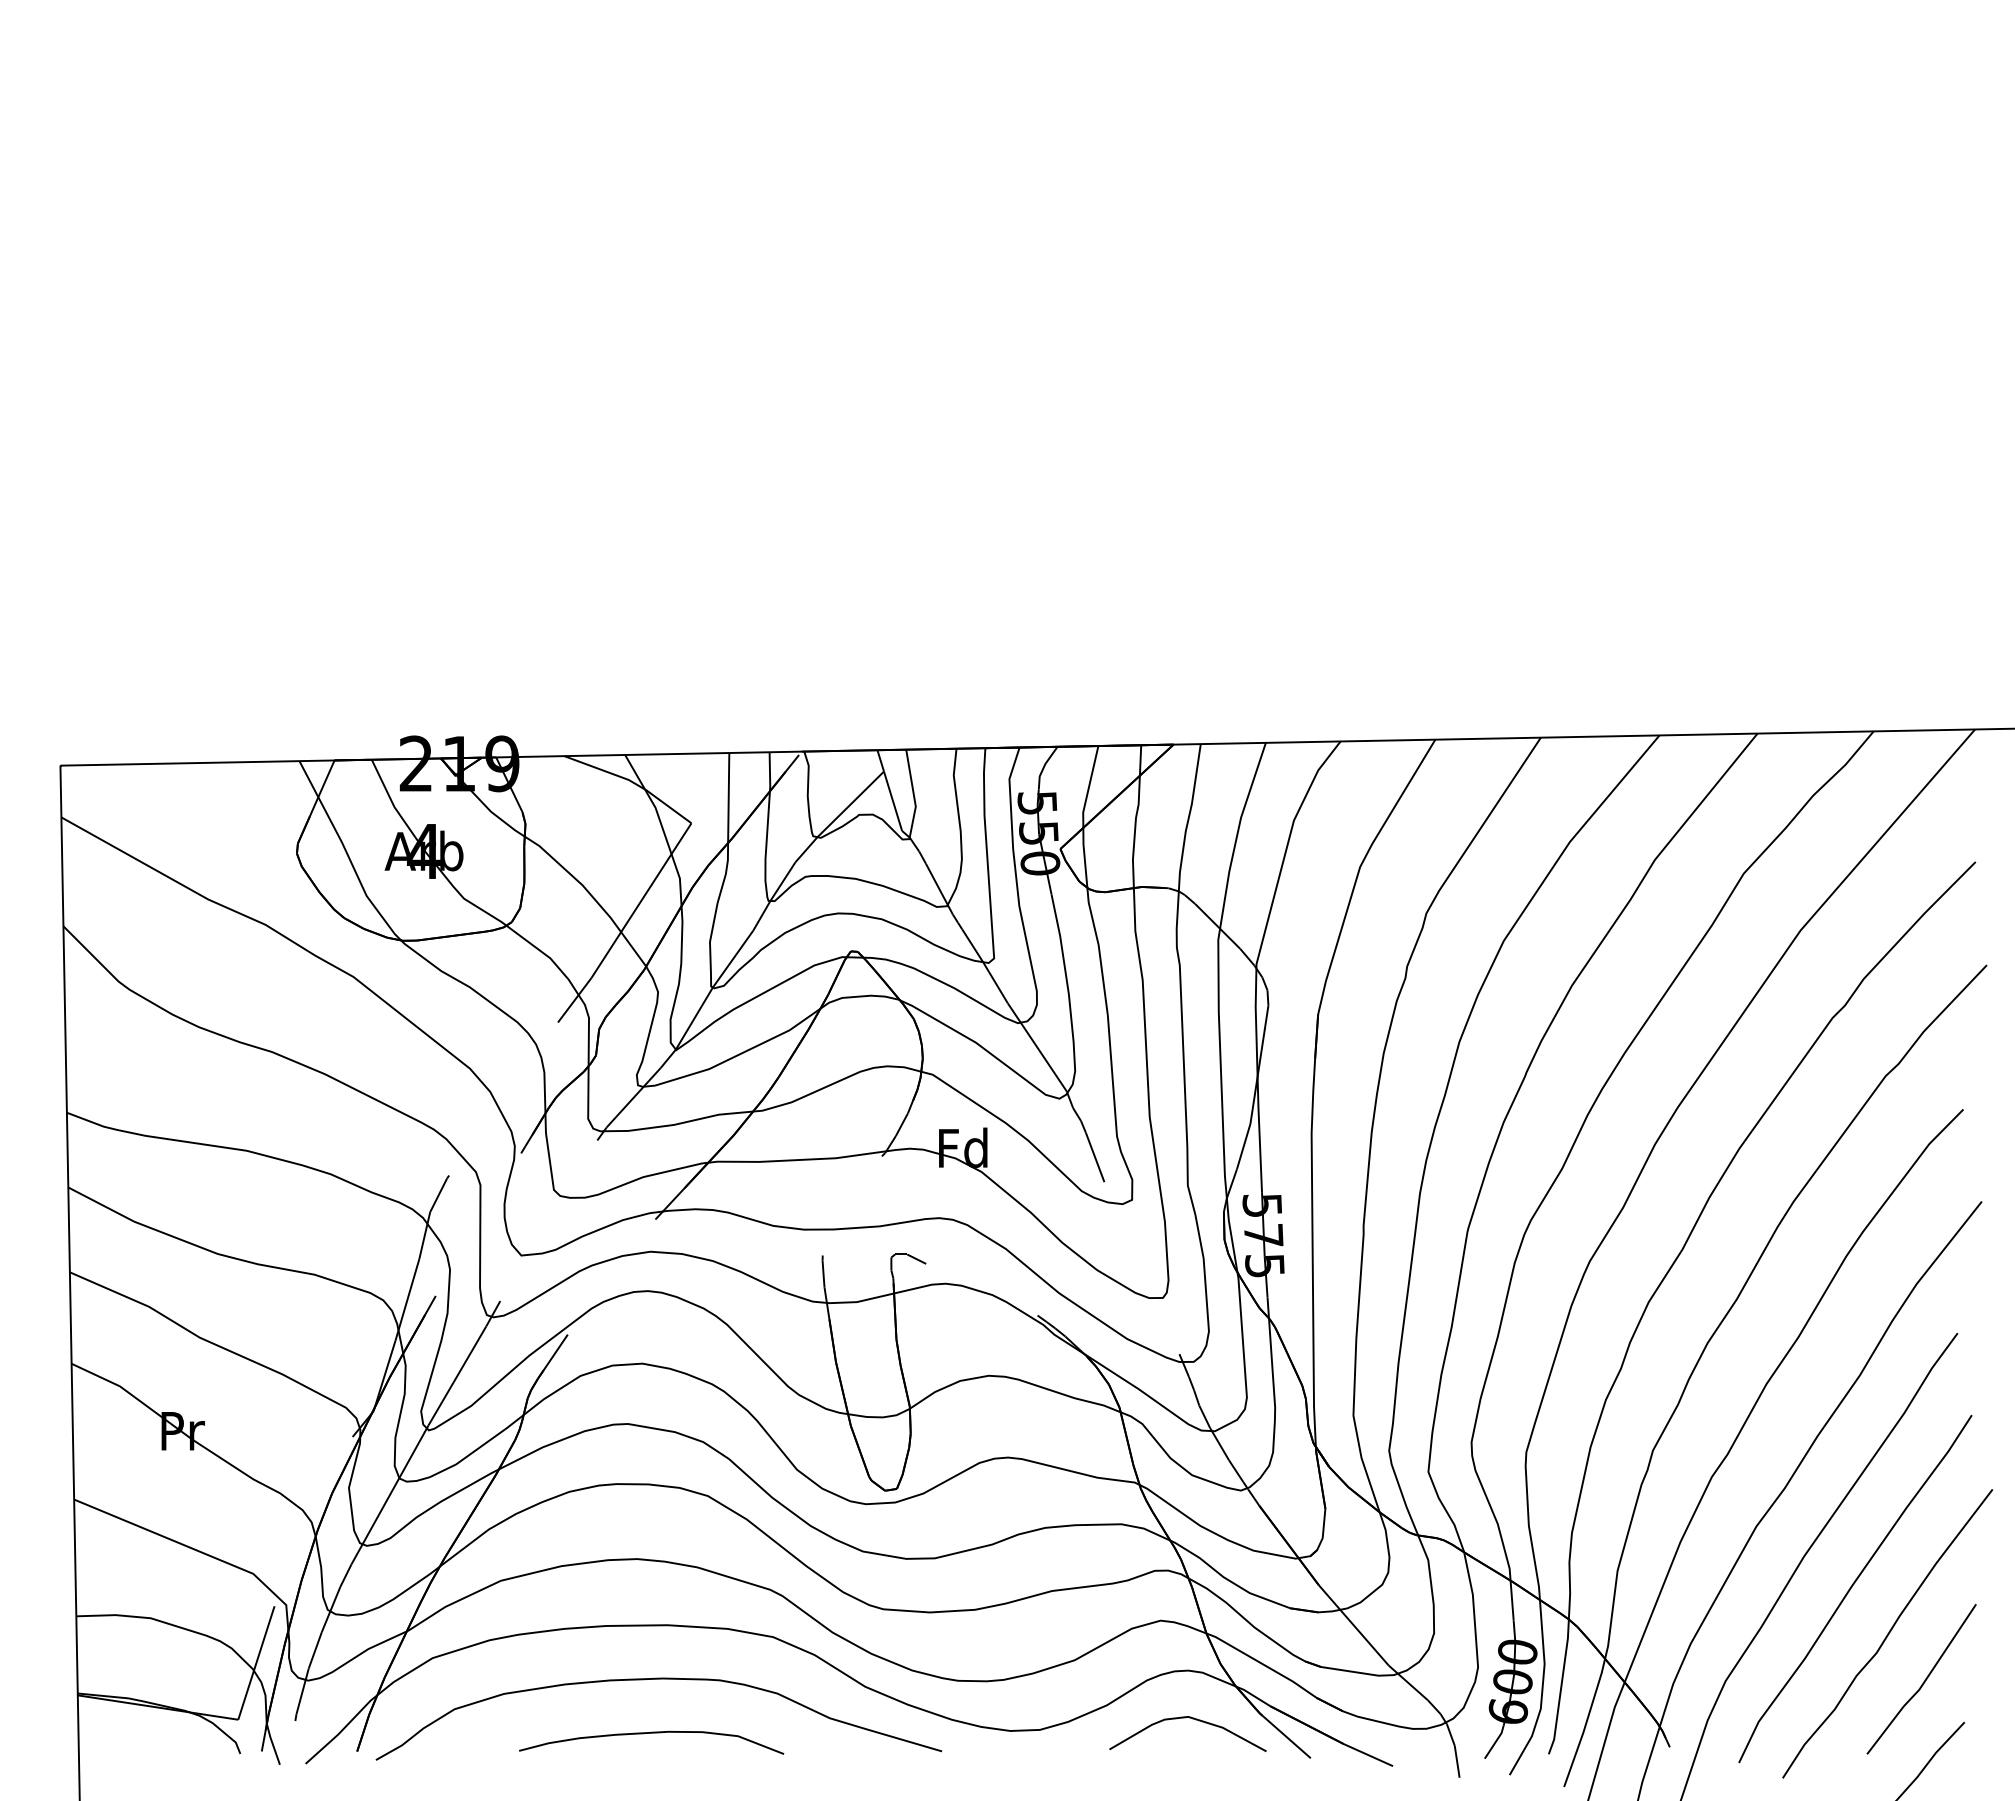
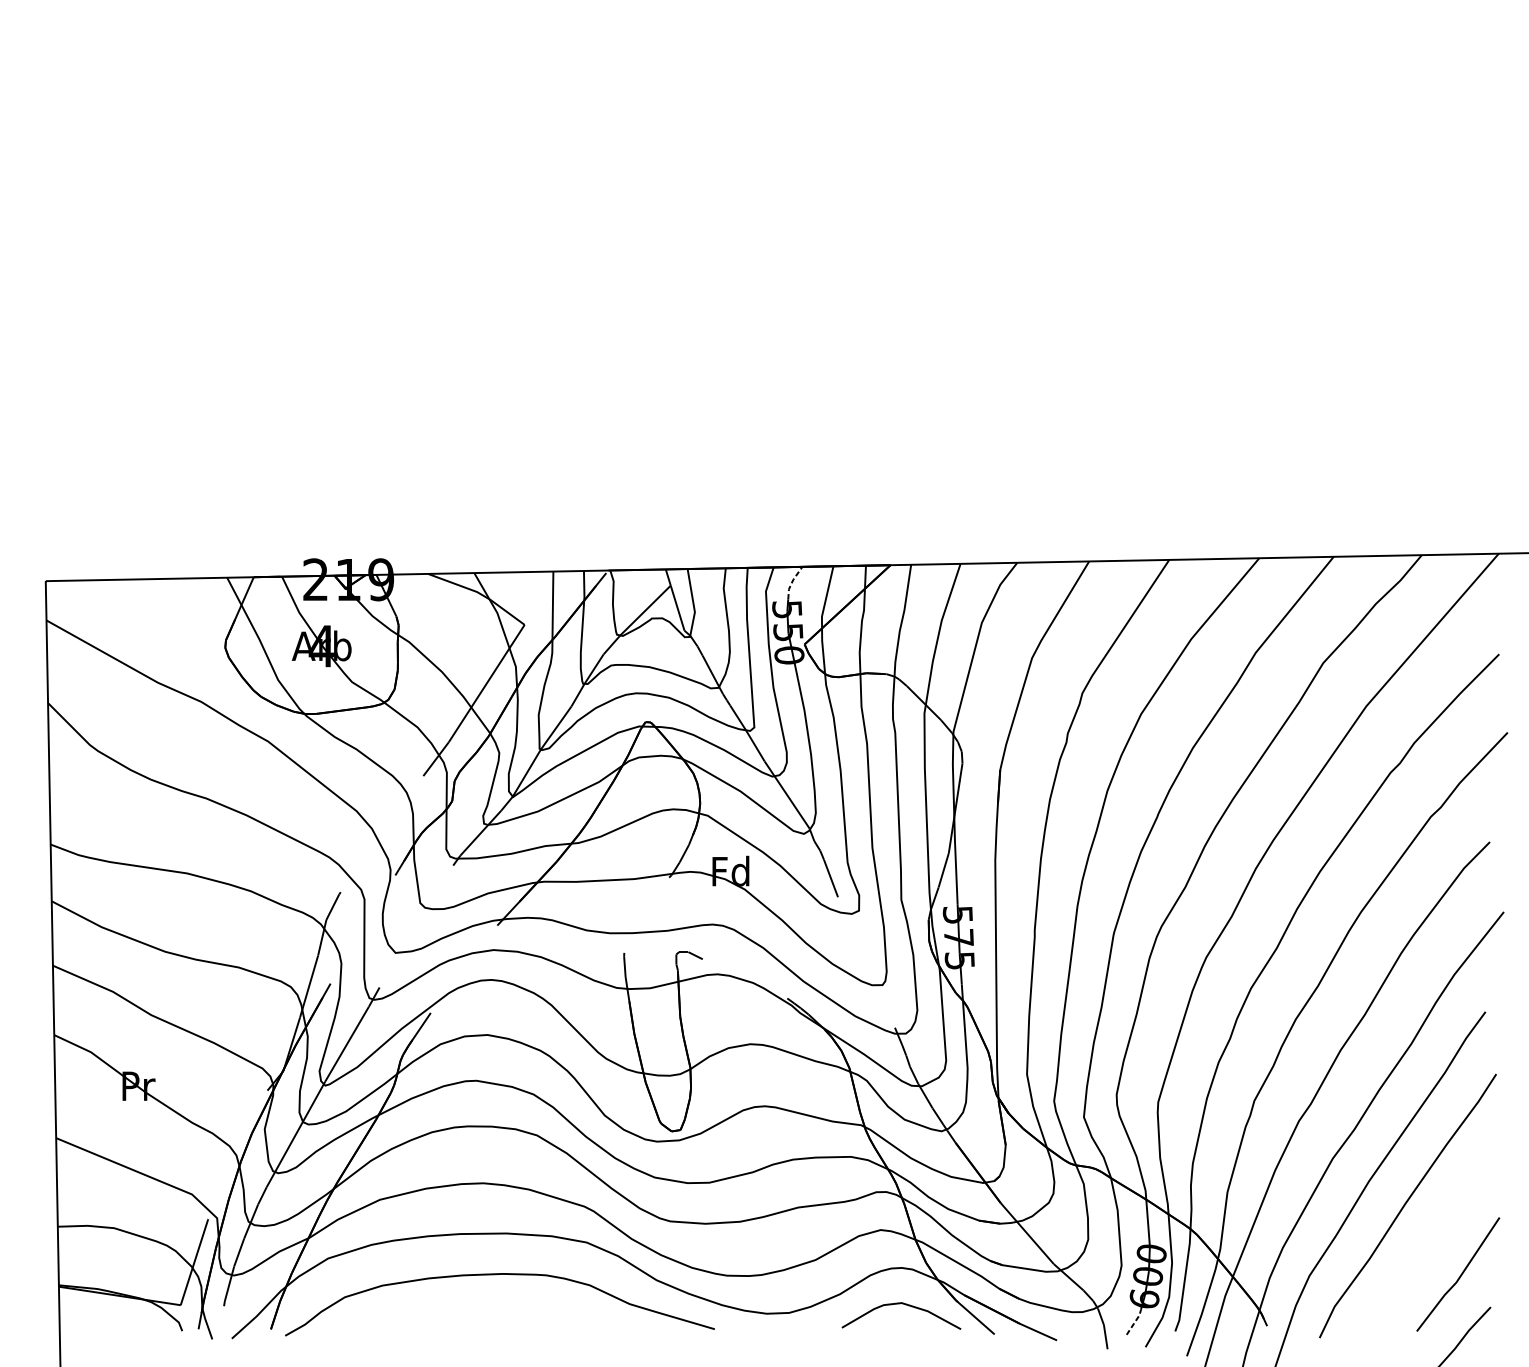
line: (1044, 766) -> (792, 581), solid -> dashed
curve: (1887, 1633) -> (1432, 1239), removed
curve: (651, 1733) -> (494, 1315), removed
line: (1495, 1742) -> (1134, 1322), solid -> dashed

